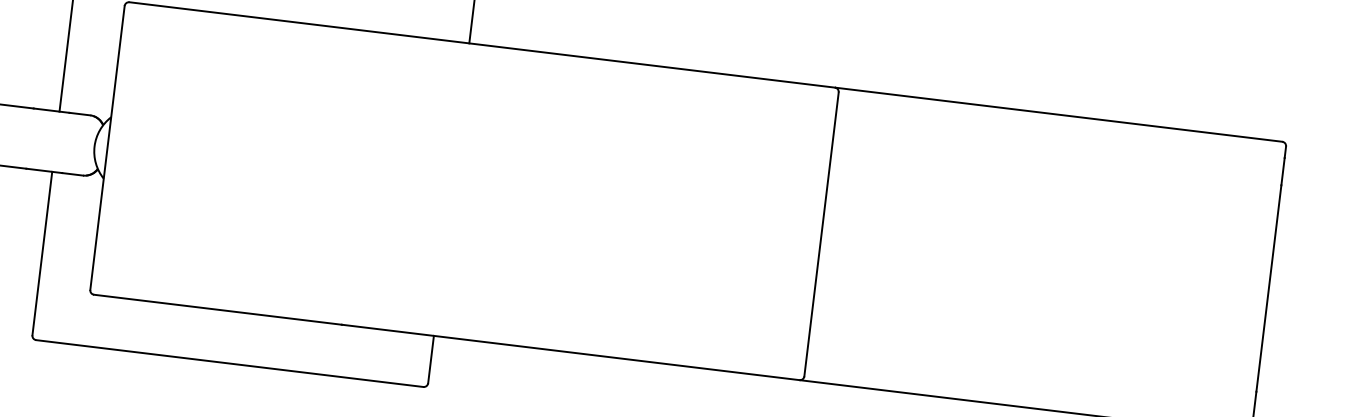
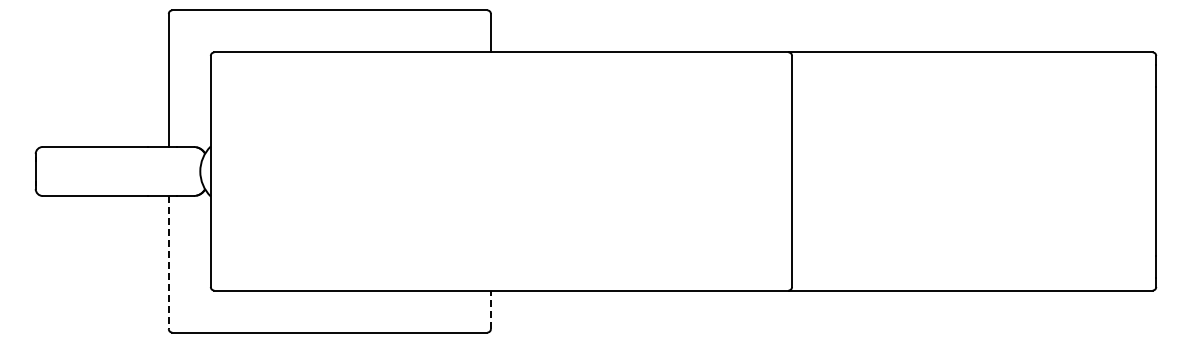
line: (41, 253) -> (168, 262), solid -> dashed
line: (430, 359) -> (490, 309), solid -> dashed

